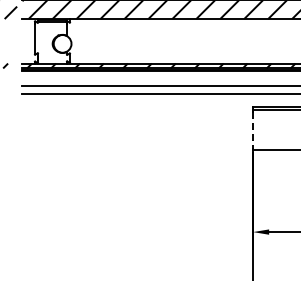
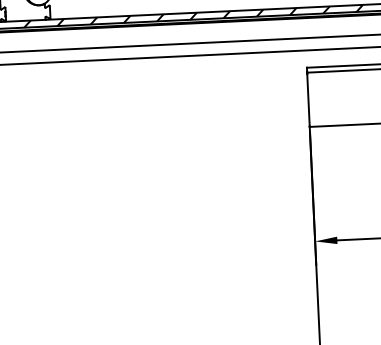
line: (253, 130) -> (309, 100), dashed -> solid

